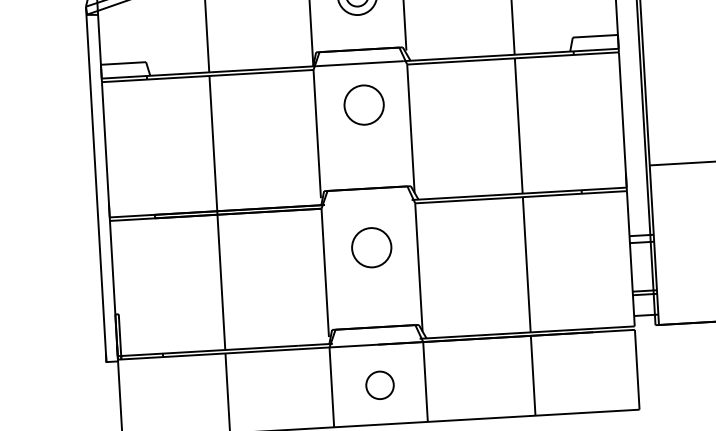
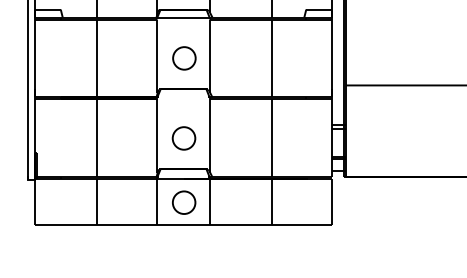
circle: (364, 105) -> (184, 58), moved
circle: (370, 247) -> (183, 138), moved
circle: (380, 385) -> (184, 202), size x1.43

